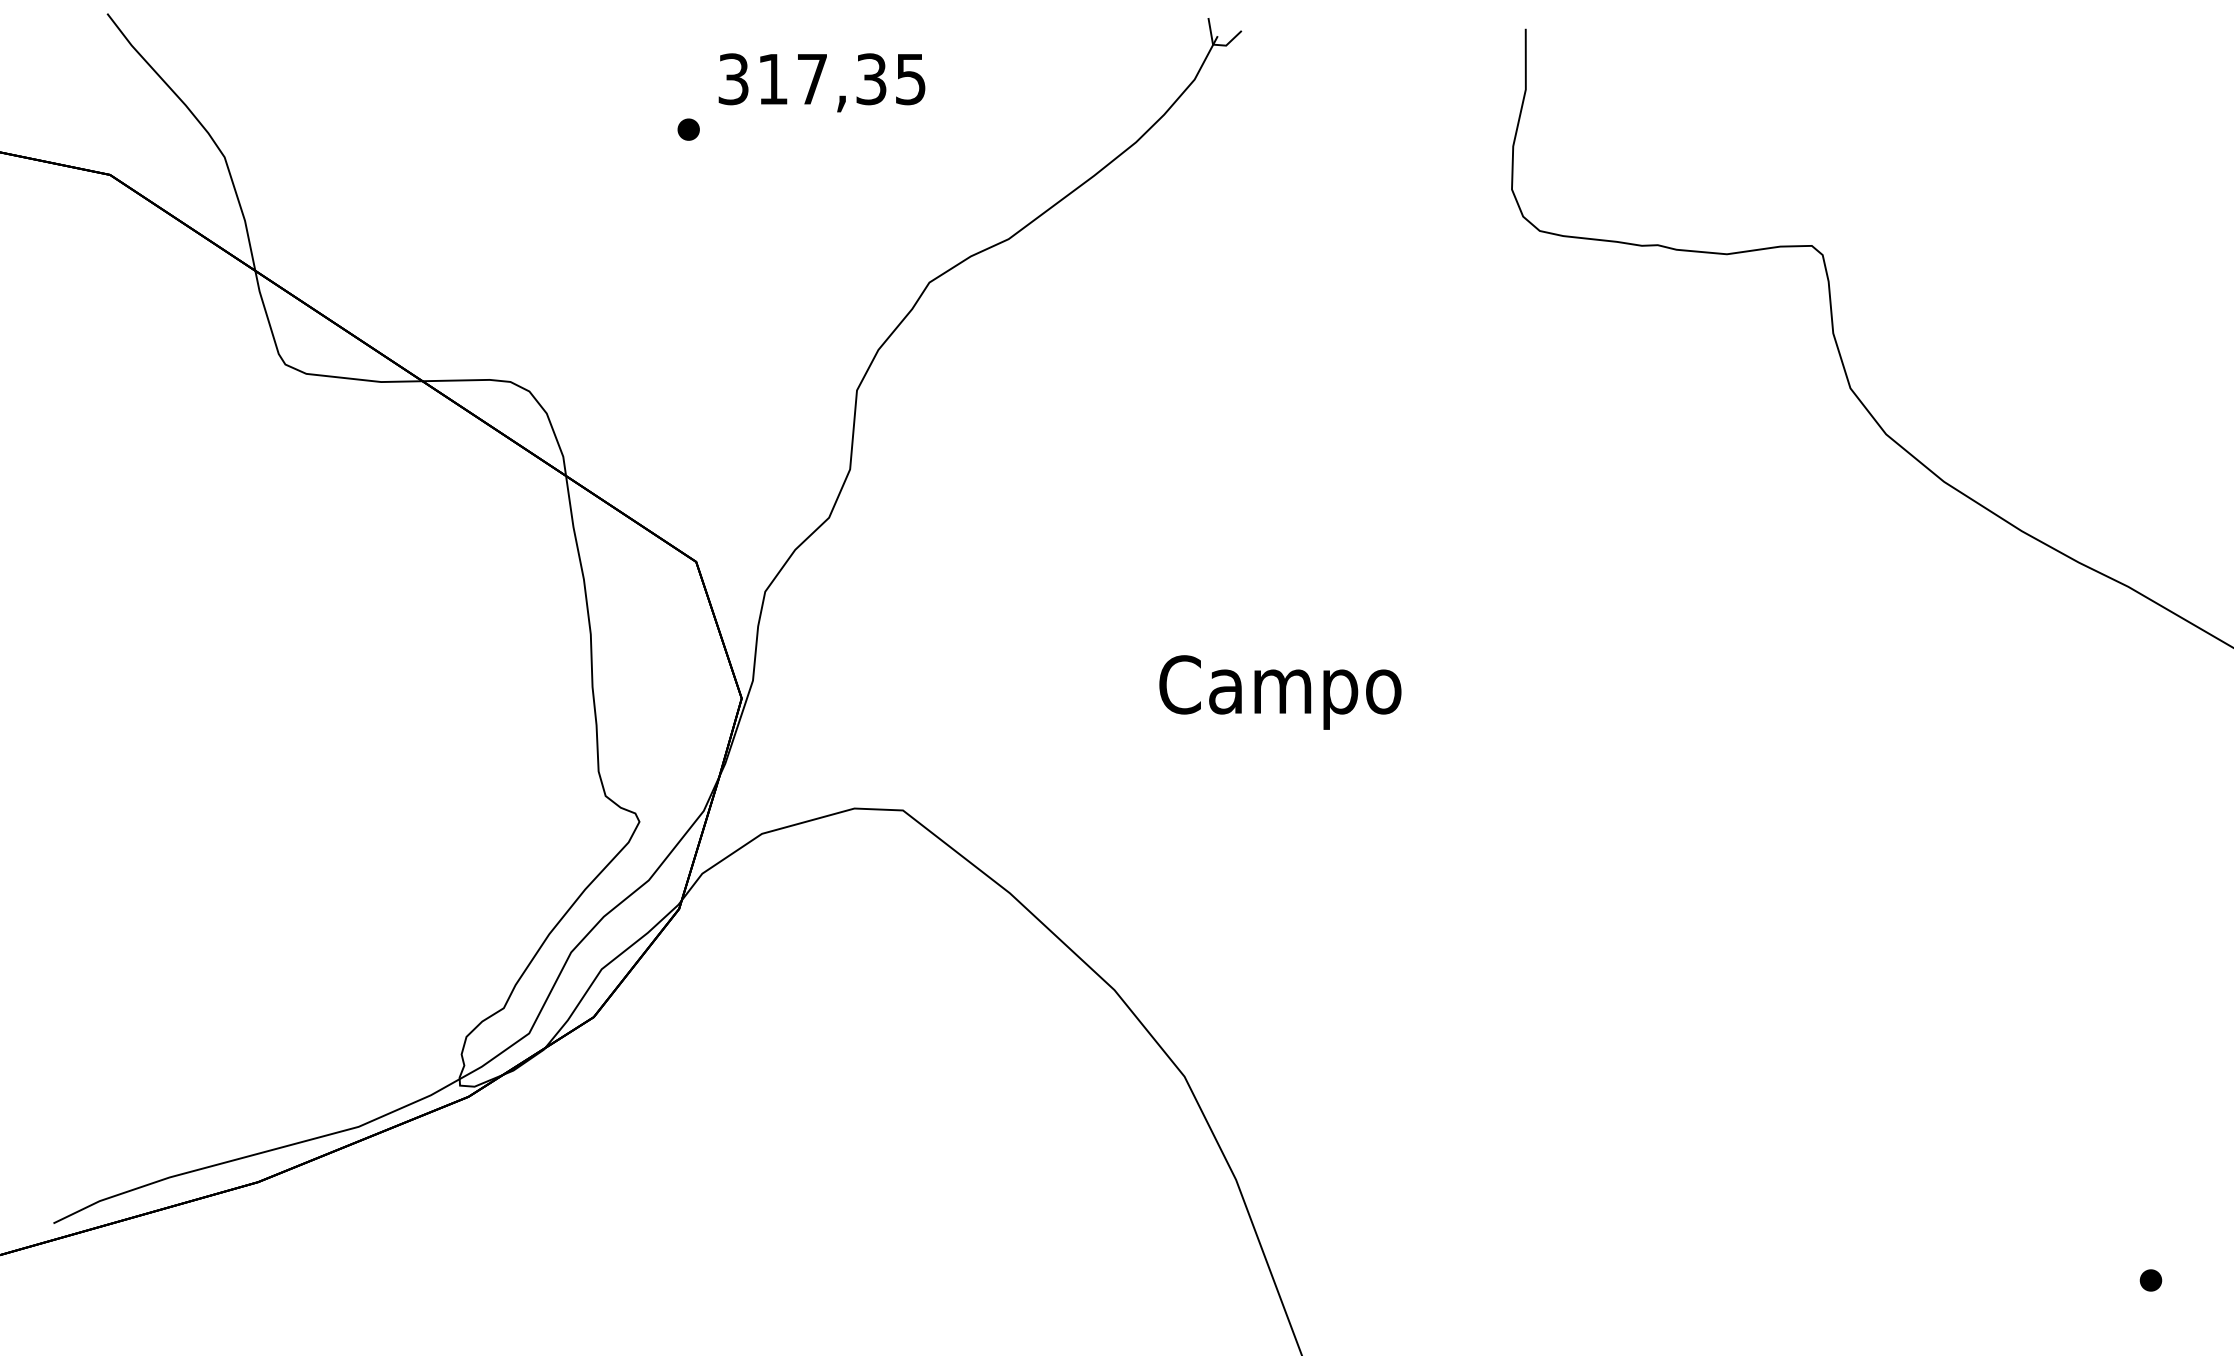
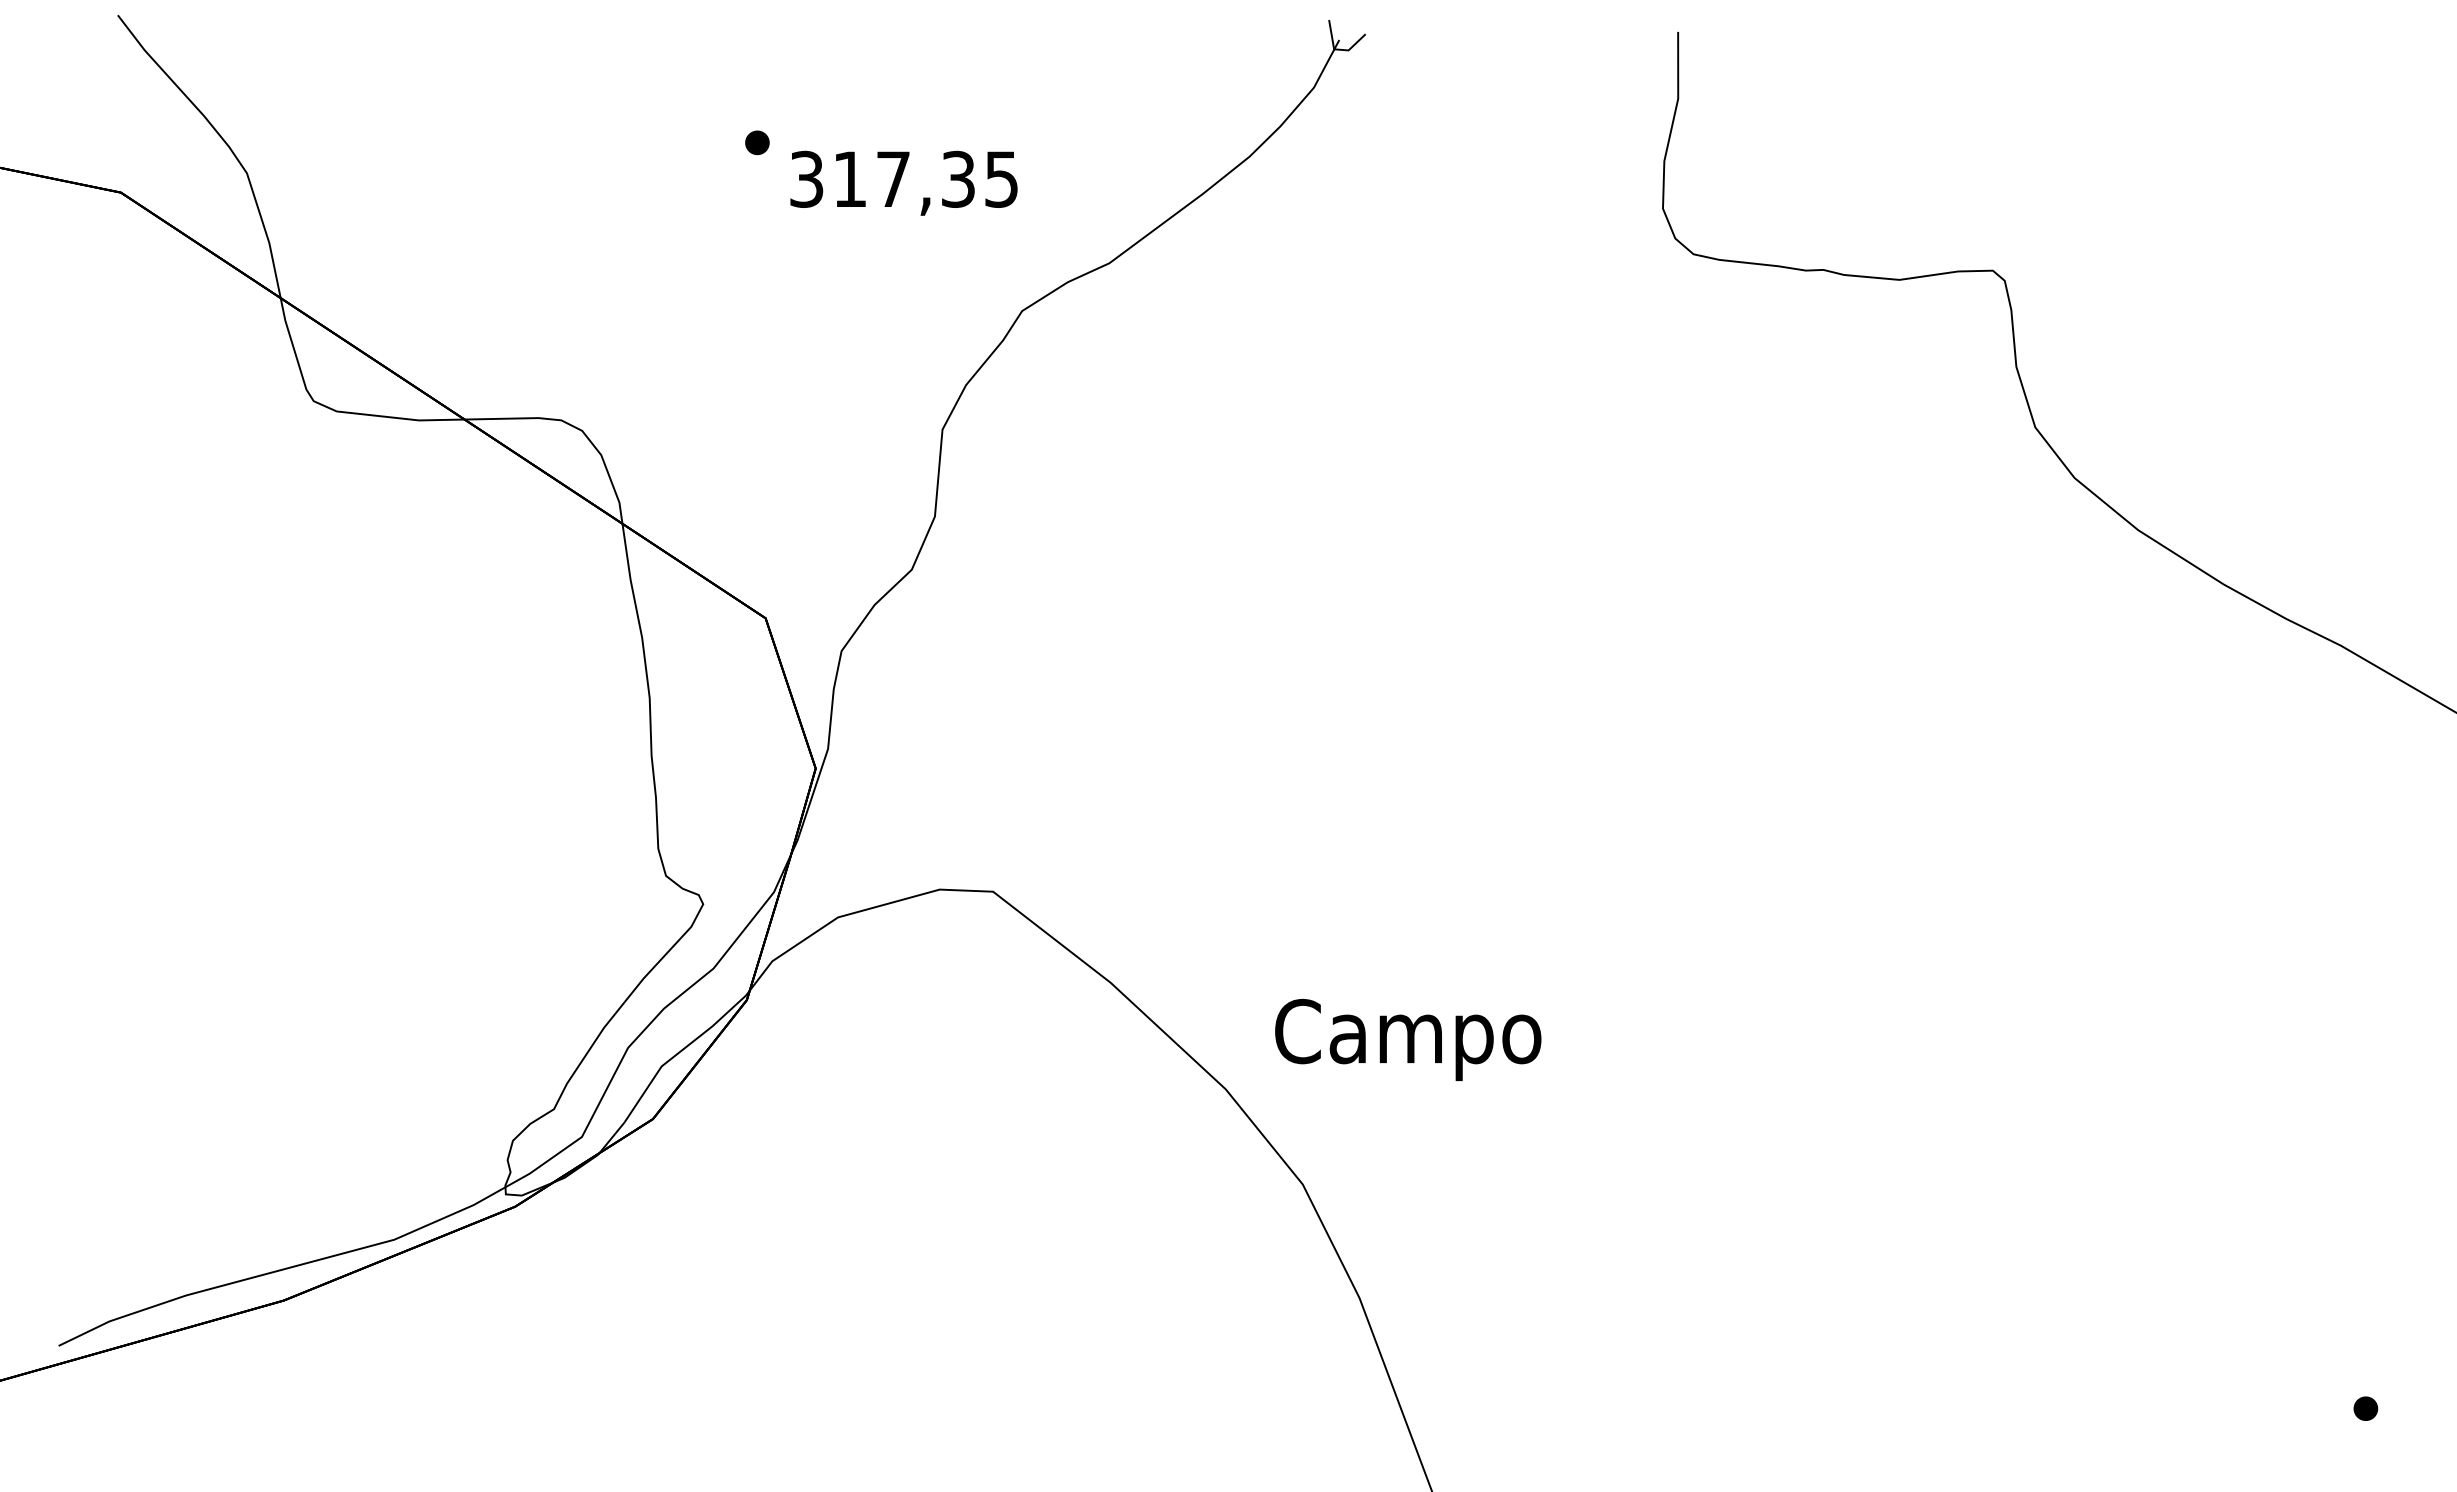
text: (821, 82) -> (903, 182), moved
text: (1280, 692) -> (1408, 1039), moved

